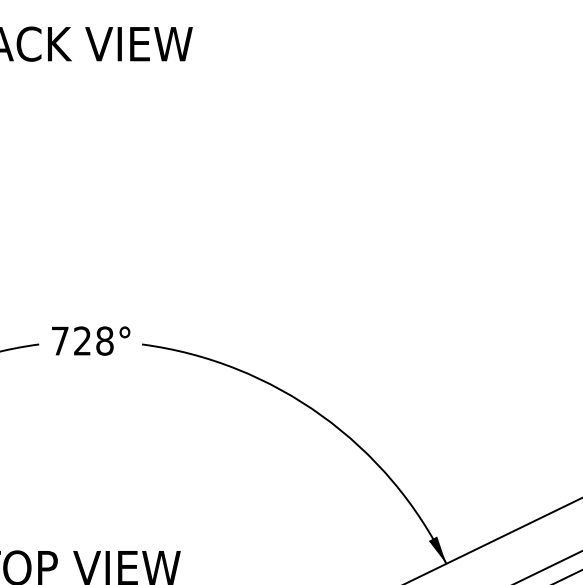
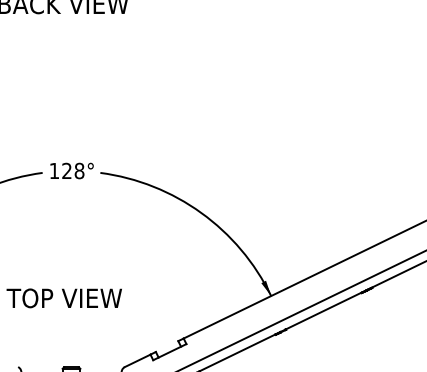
text: (60, 340) -> (54, 170), 728° -> 128°

